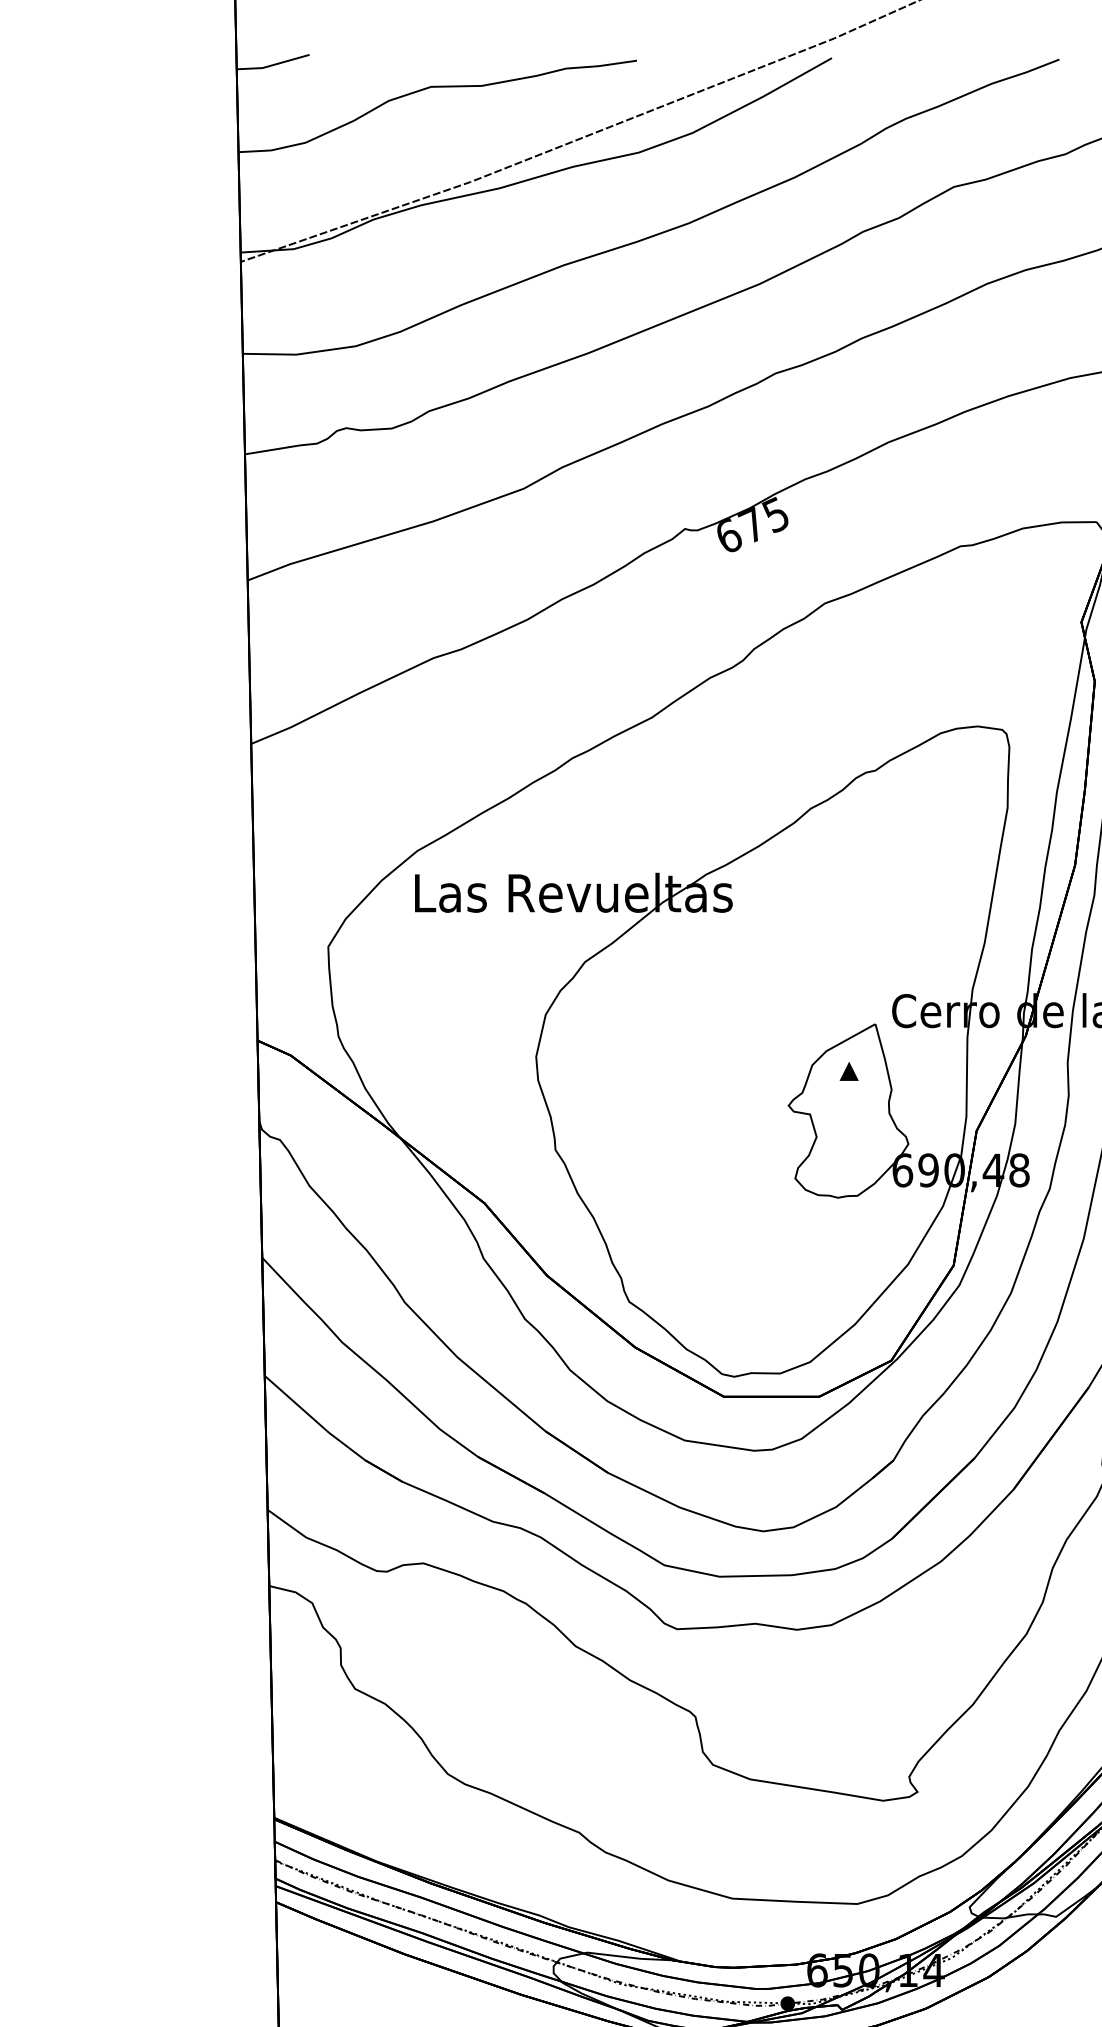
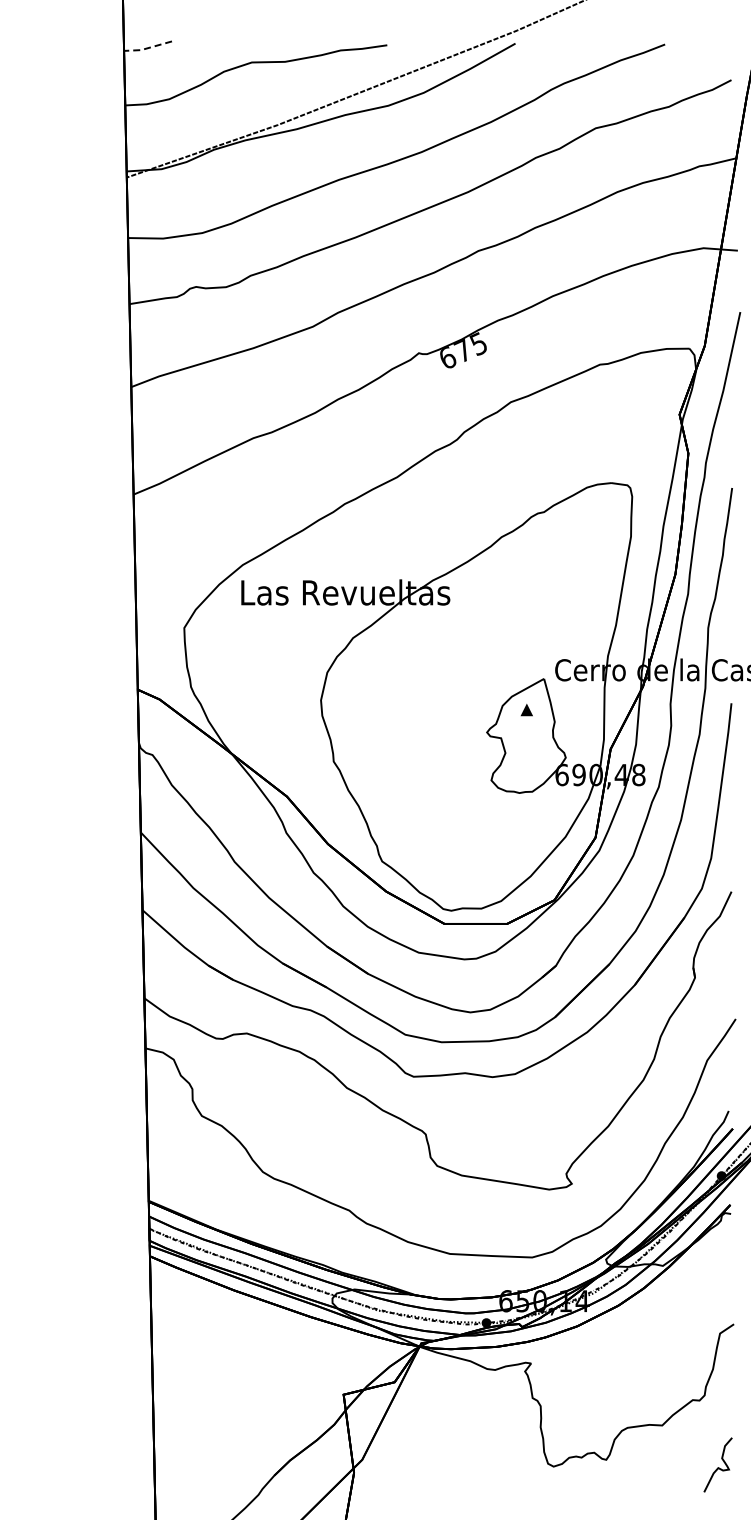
line: (270, 65) -> (146, 48), solid -> dashed

